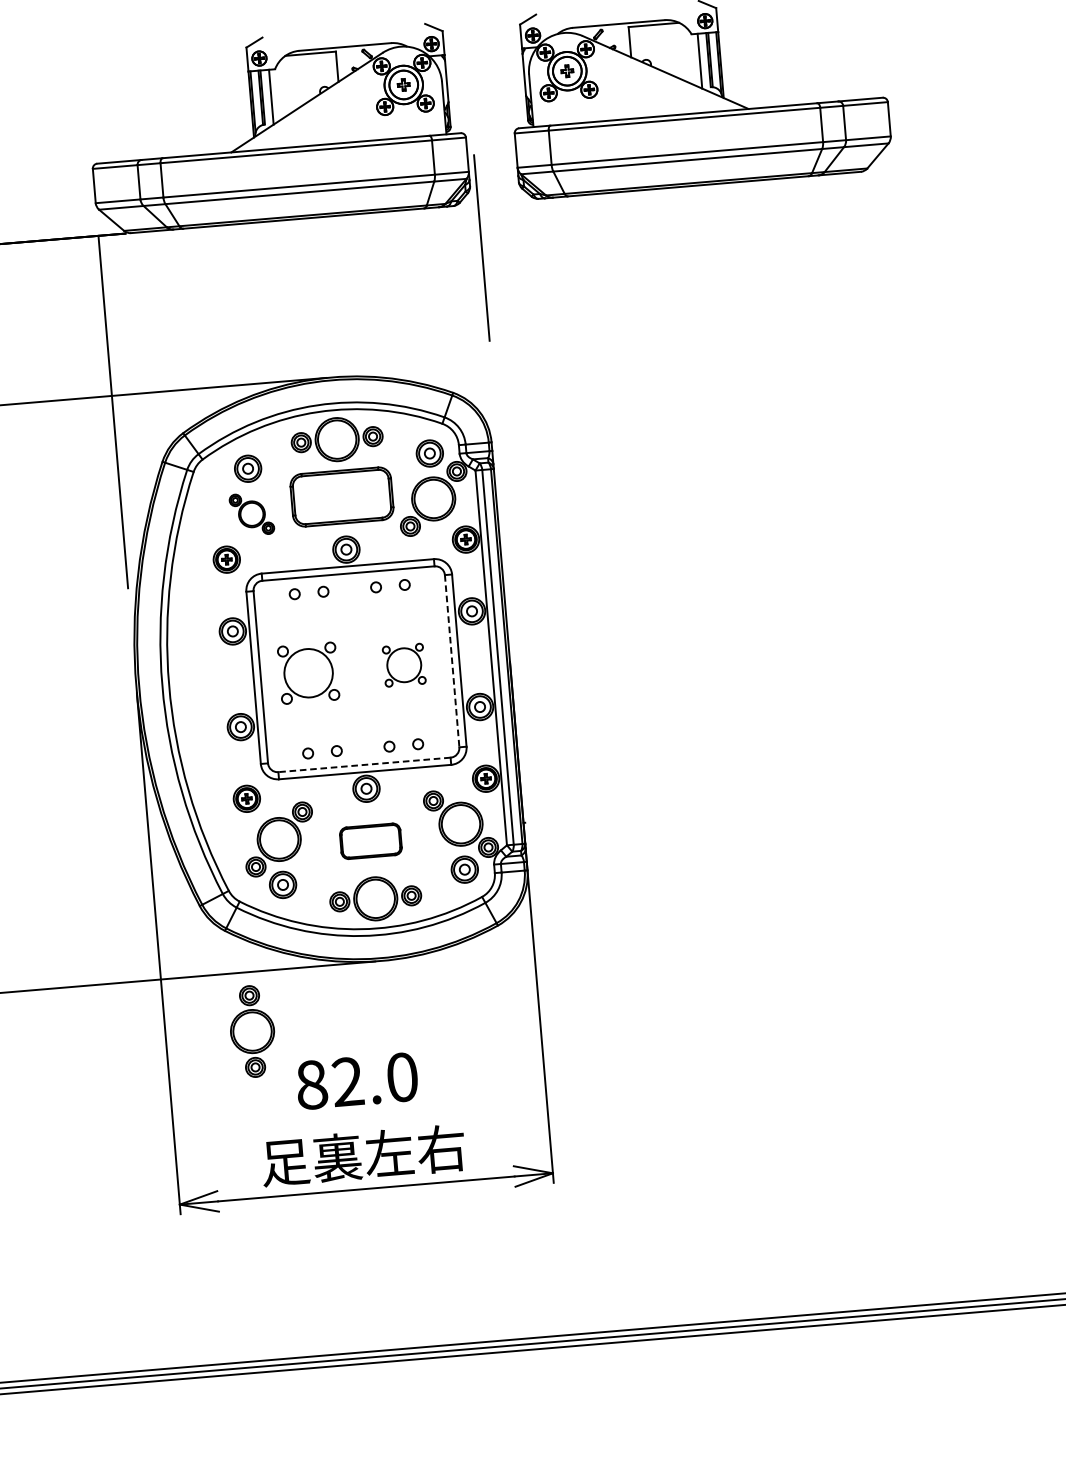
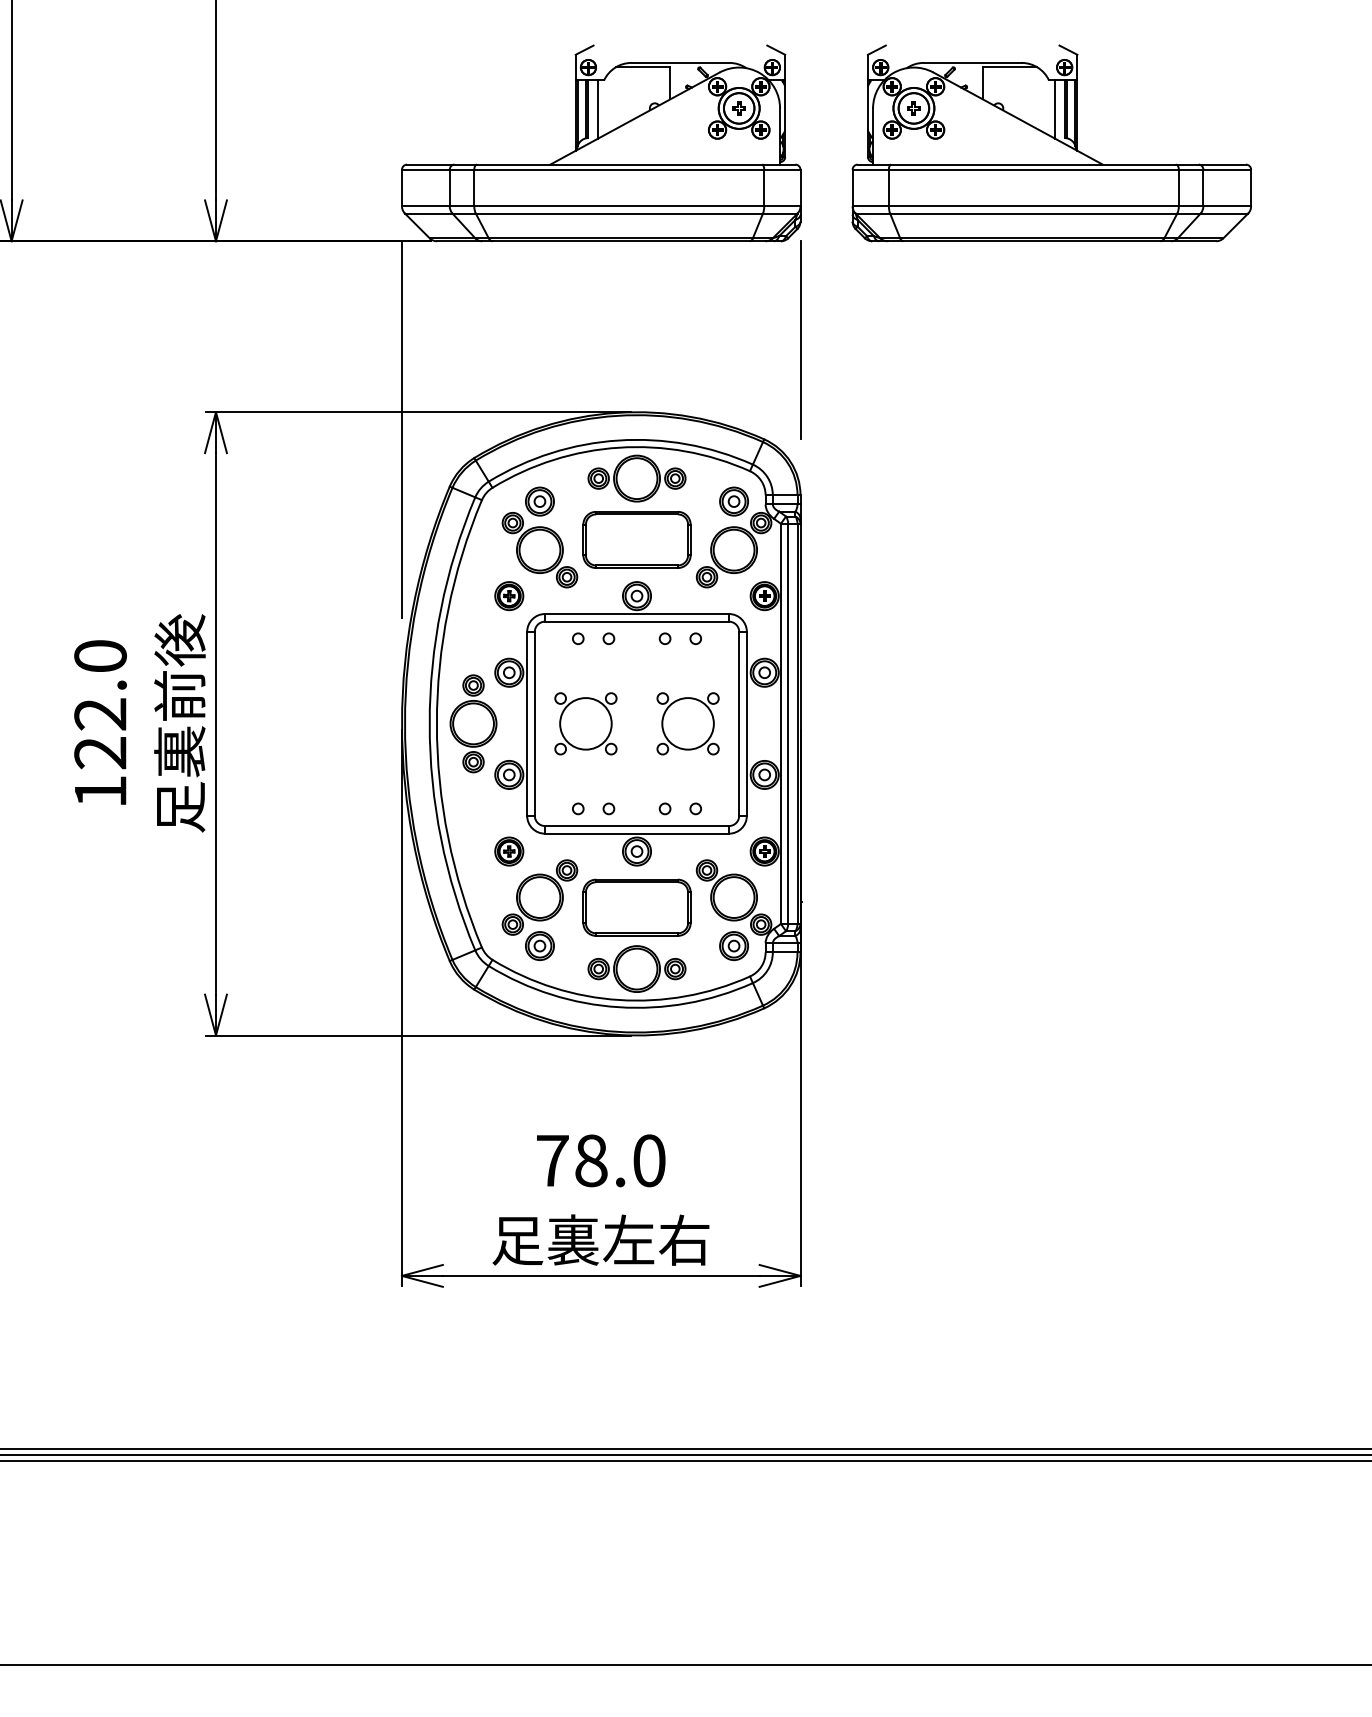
line: (481, 247) -> (800, 339), moved
part: (251, 514) -> (539, 550), size x1.67
line: (452, 660) -> (739, 723), dashed -> solid
part: (403, 664) -> (687, 723), size x1.43
line: (364, 765) -> (637, 826), dashed -> solid
part: (370, 841) -> (636, 907), size x1.67
part: (252, 1031) -> (473, 723), moved
text: (329, 1083) -> (571, 1160), 82.0 -> 78.0

